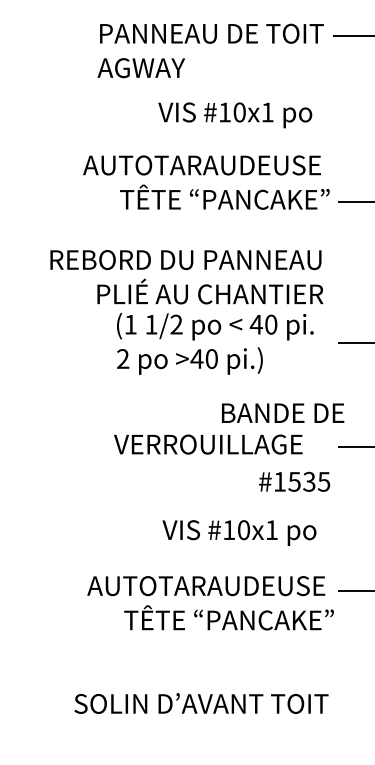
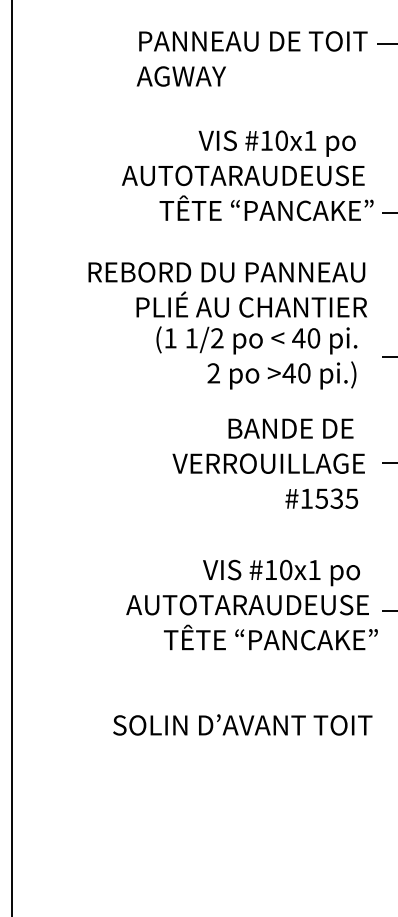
text: (234, 115) -> (276, 143), moved
text: (189, 361) -> (281, 375), moved
text: (282, 413) -> (290, 428), moved
text: (208, 444) -> (268, 463), moved
text: (294, 481) -> (321, 498), moved
text: (239, 532) -> (281, 572), moved

